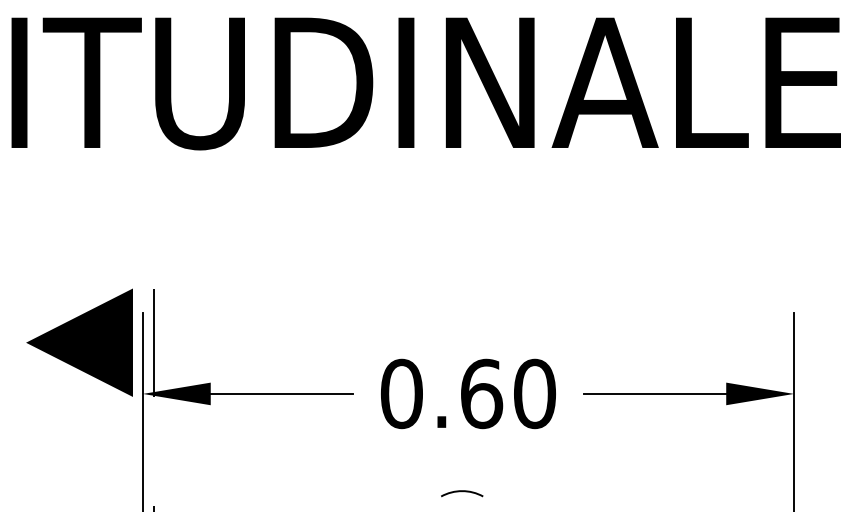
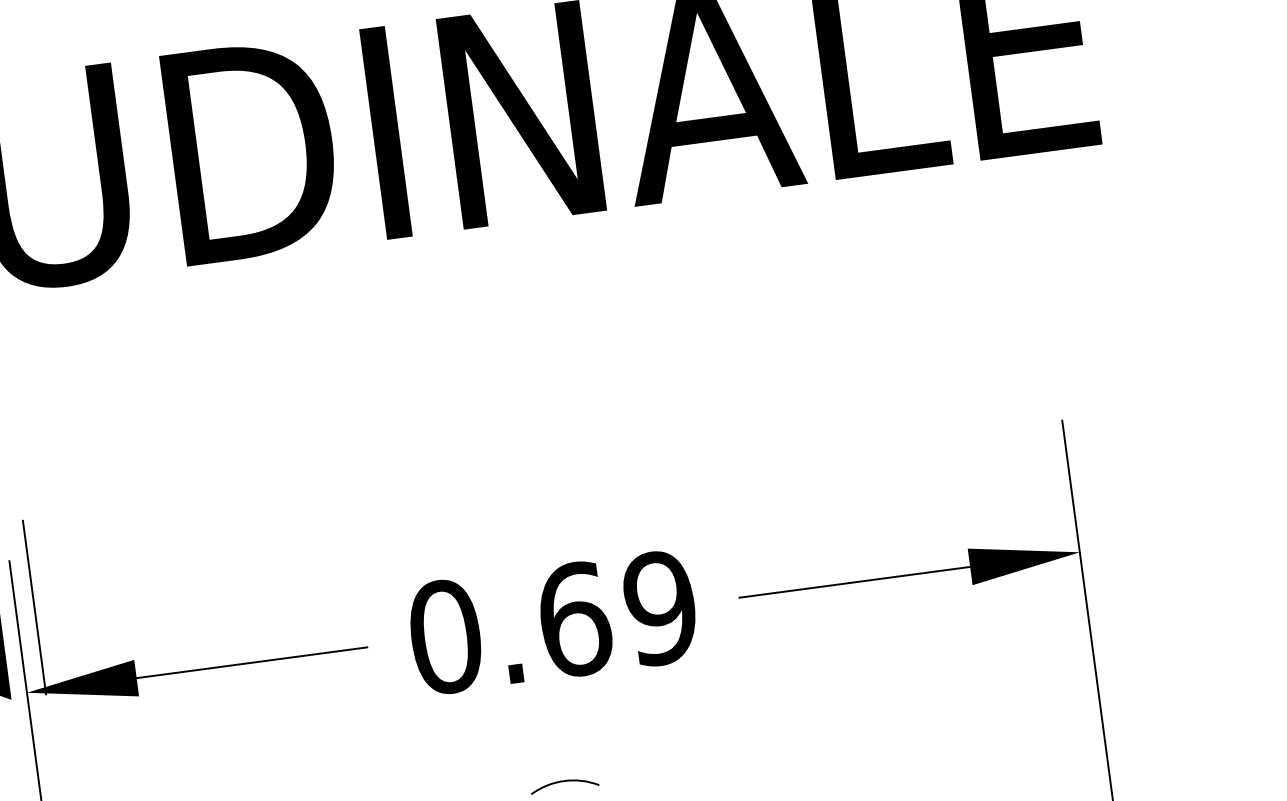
text: (534, 394) -> (660, 609), 0.60 -> 0.69

